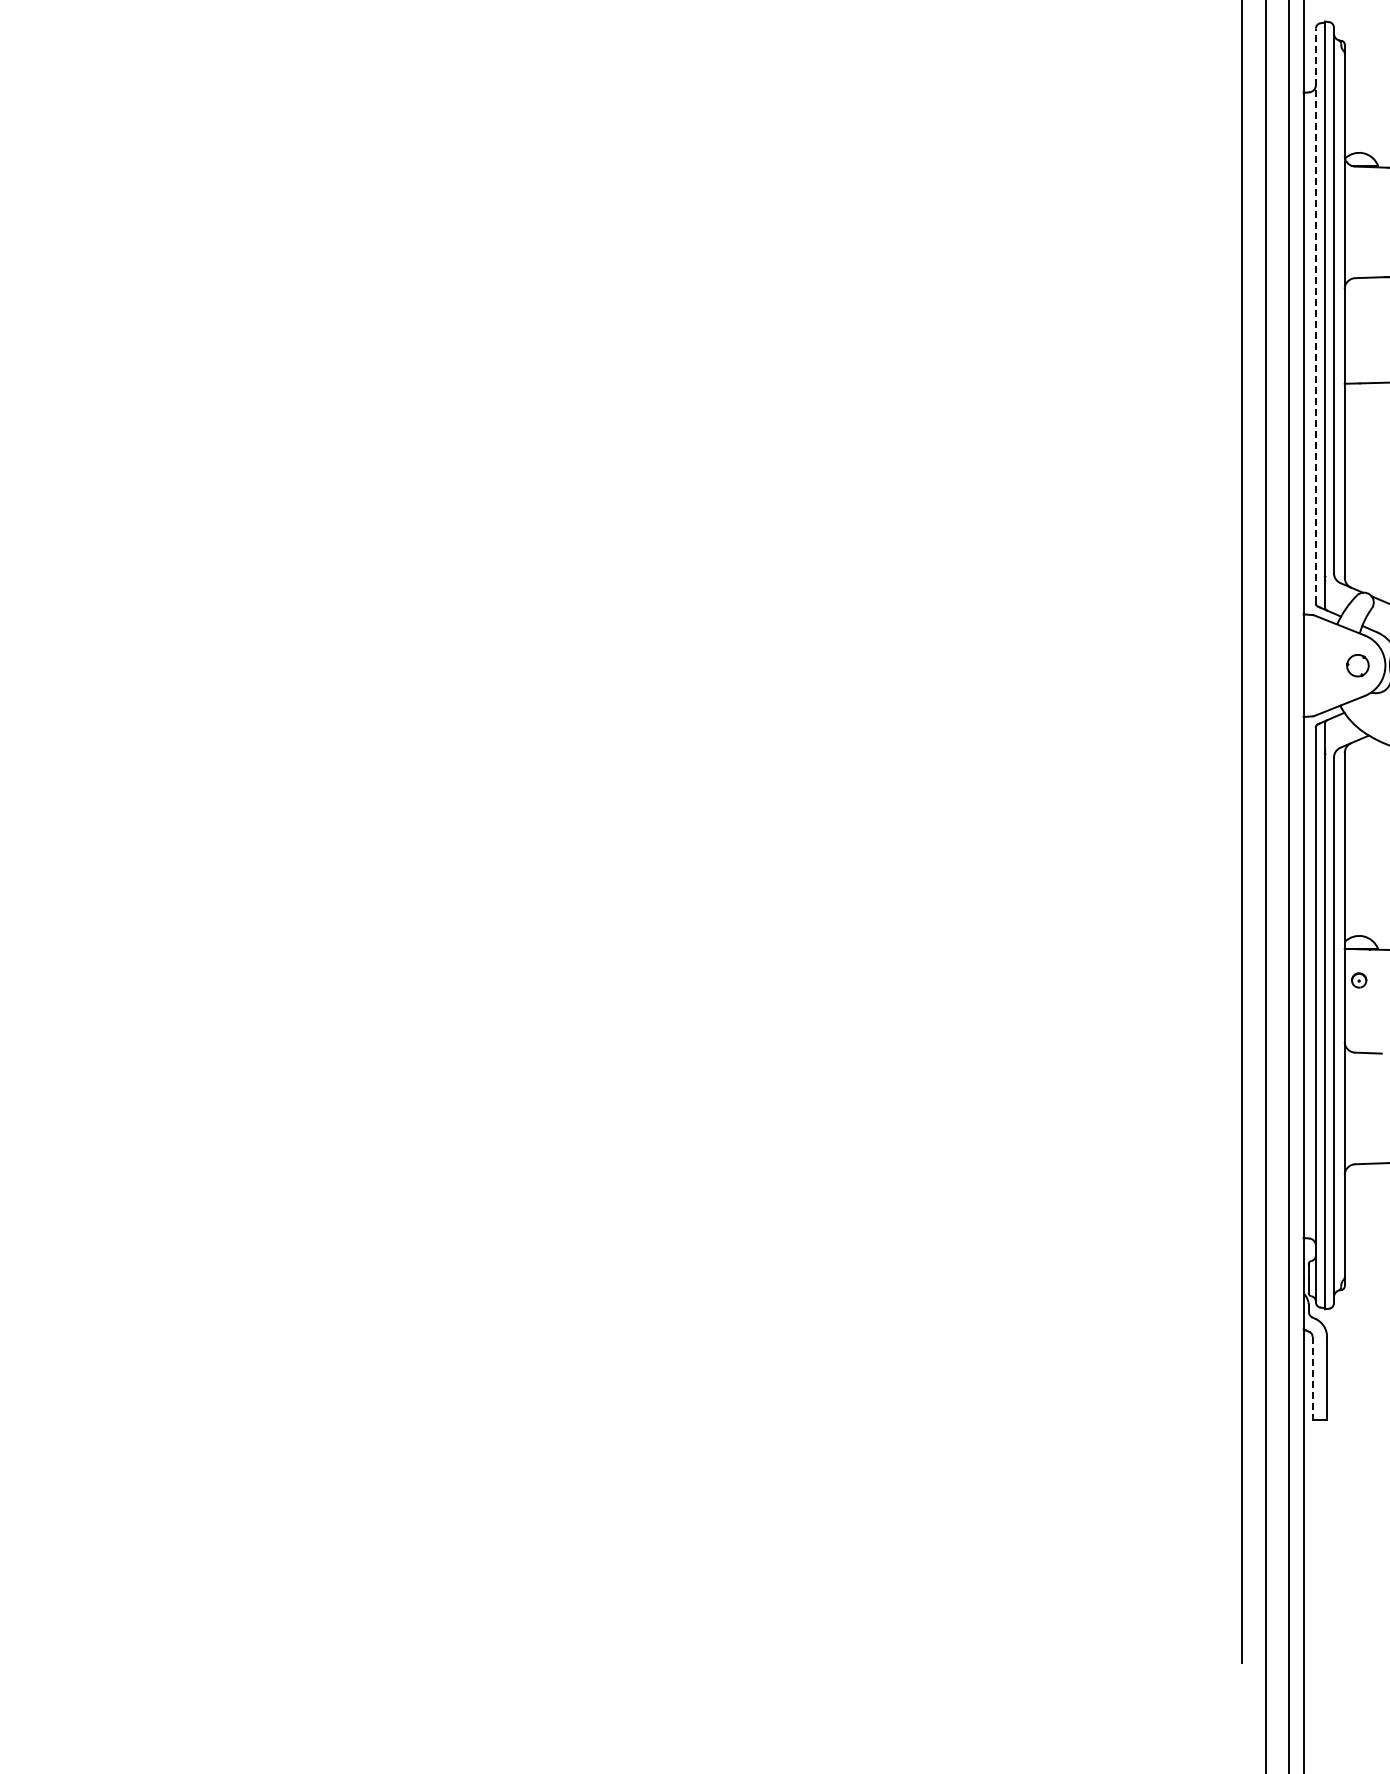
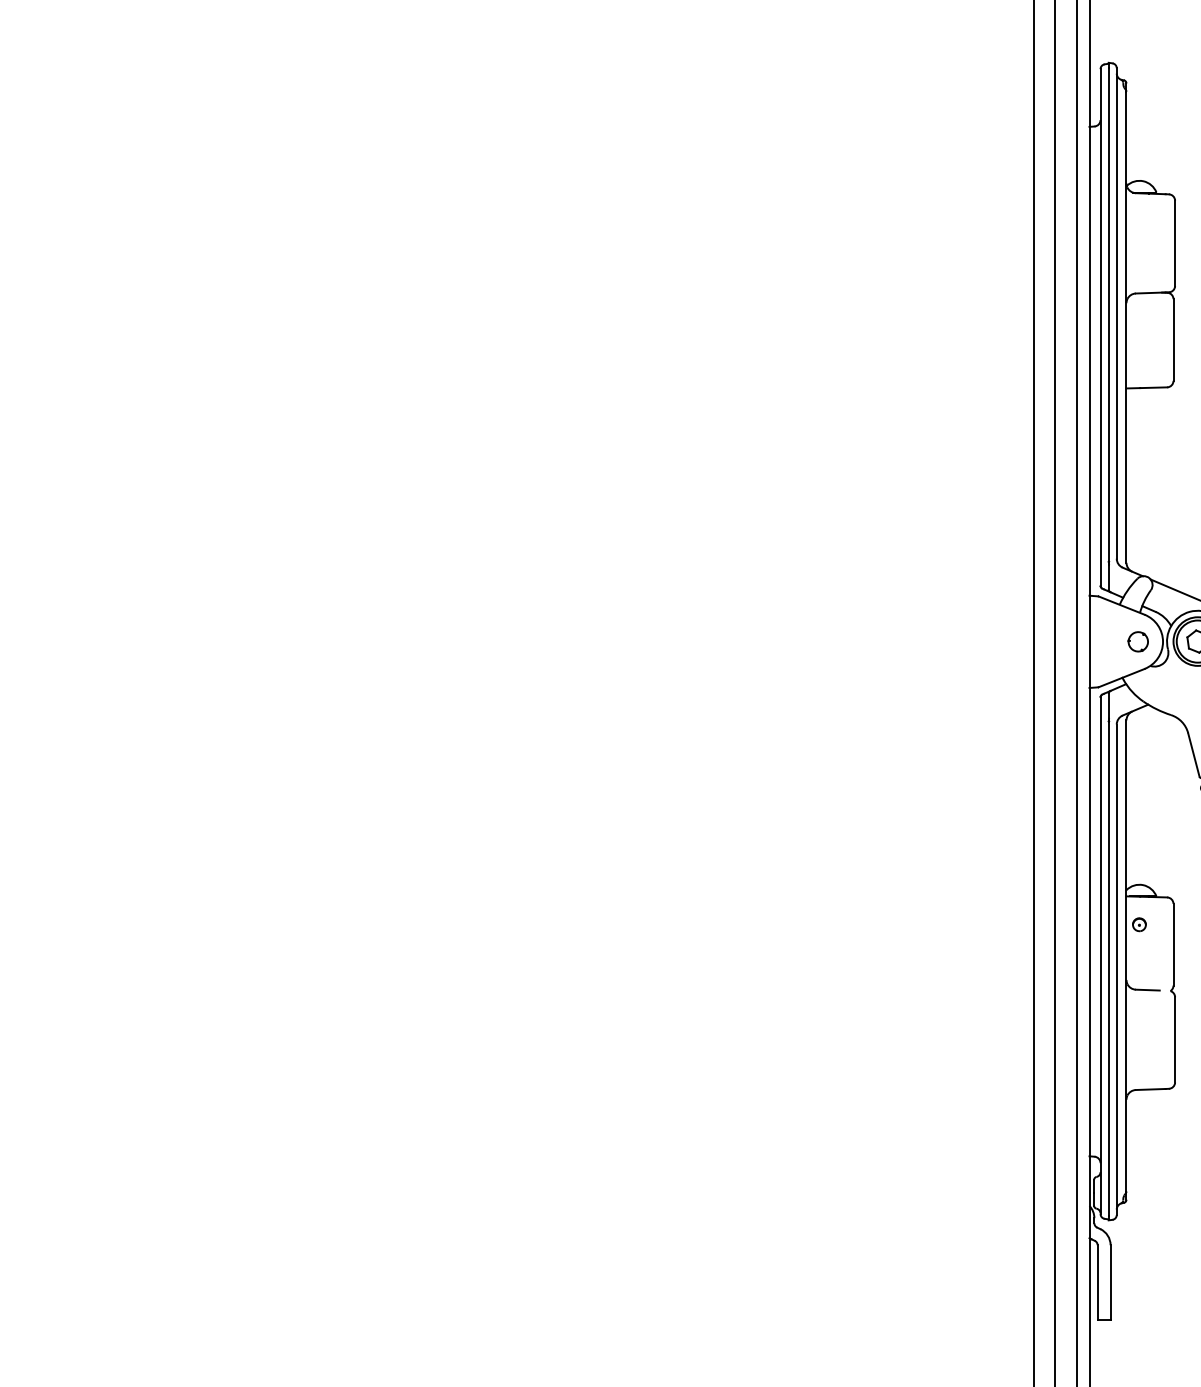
line: (1315, 315) -> (1100, 327), dashed -> solid
line: (1312, 1378) -> (1097, 1282), dashed -> solid

